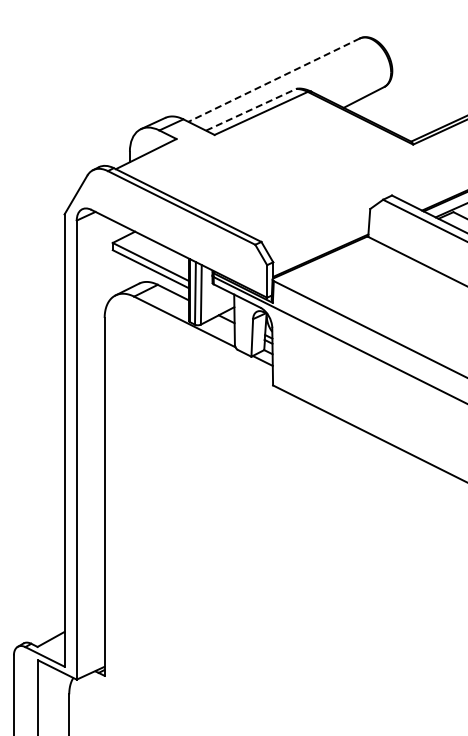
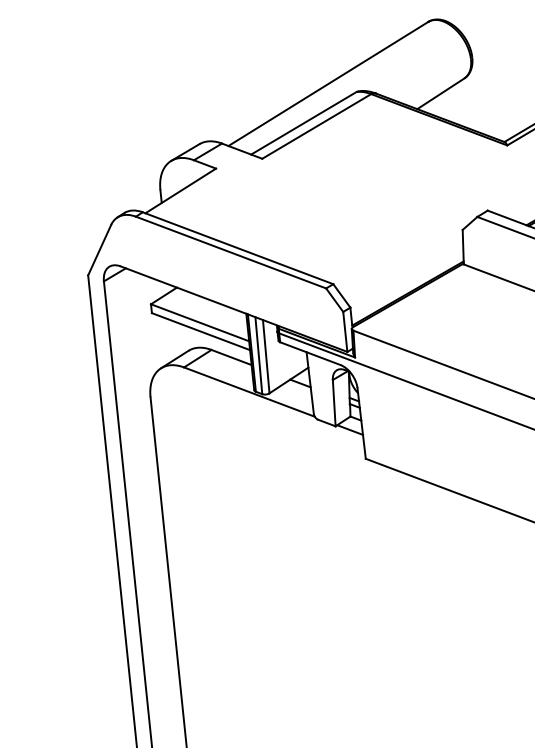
line: (273, 80) -> (327, 84), dashed -> solid
line: (251, 109) -> (304, 122), dashed -> solid

